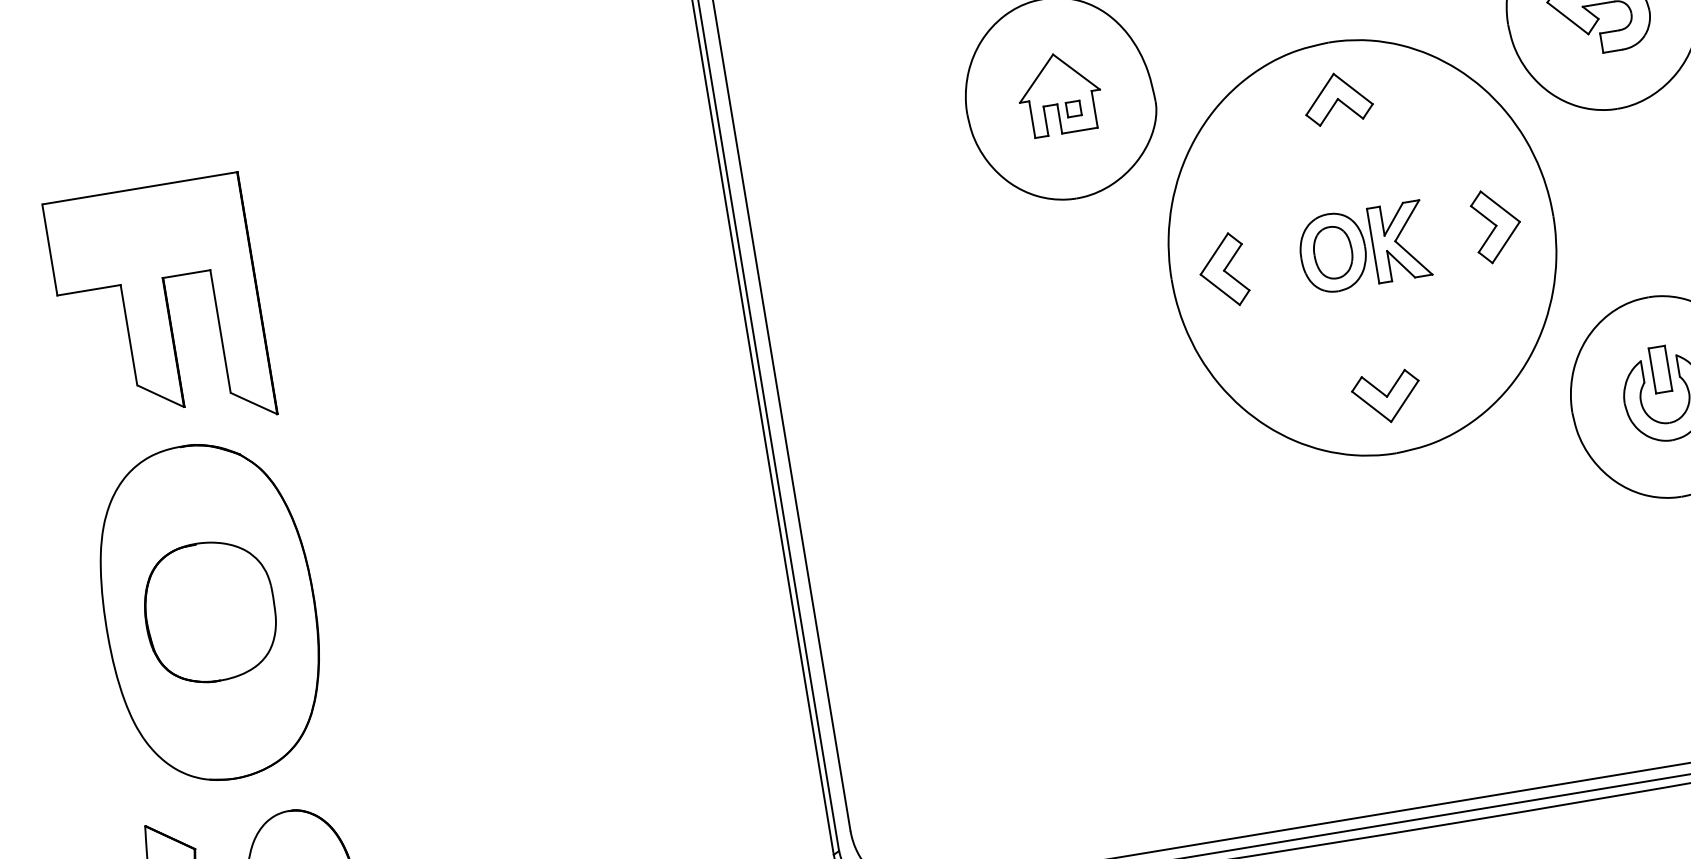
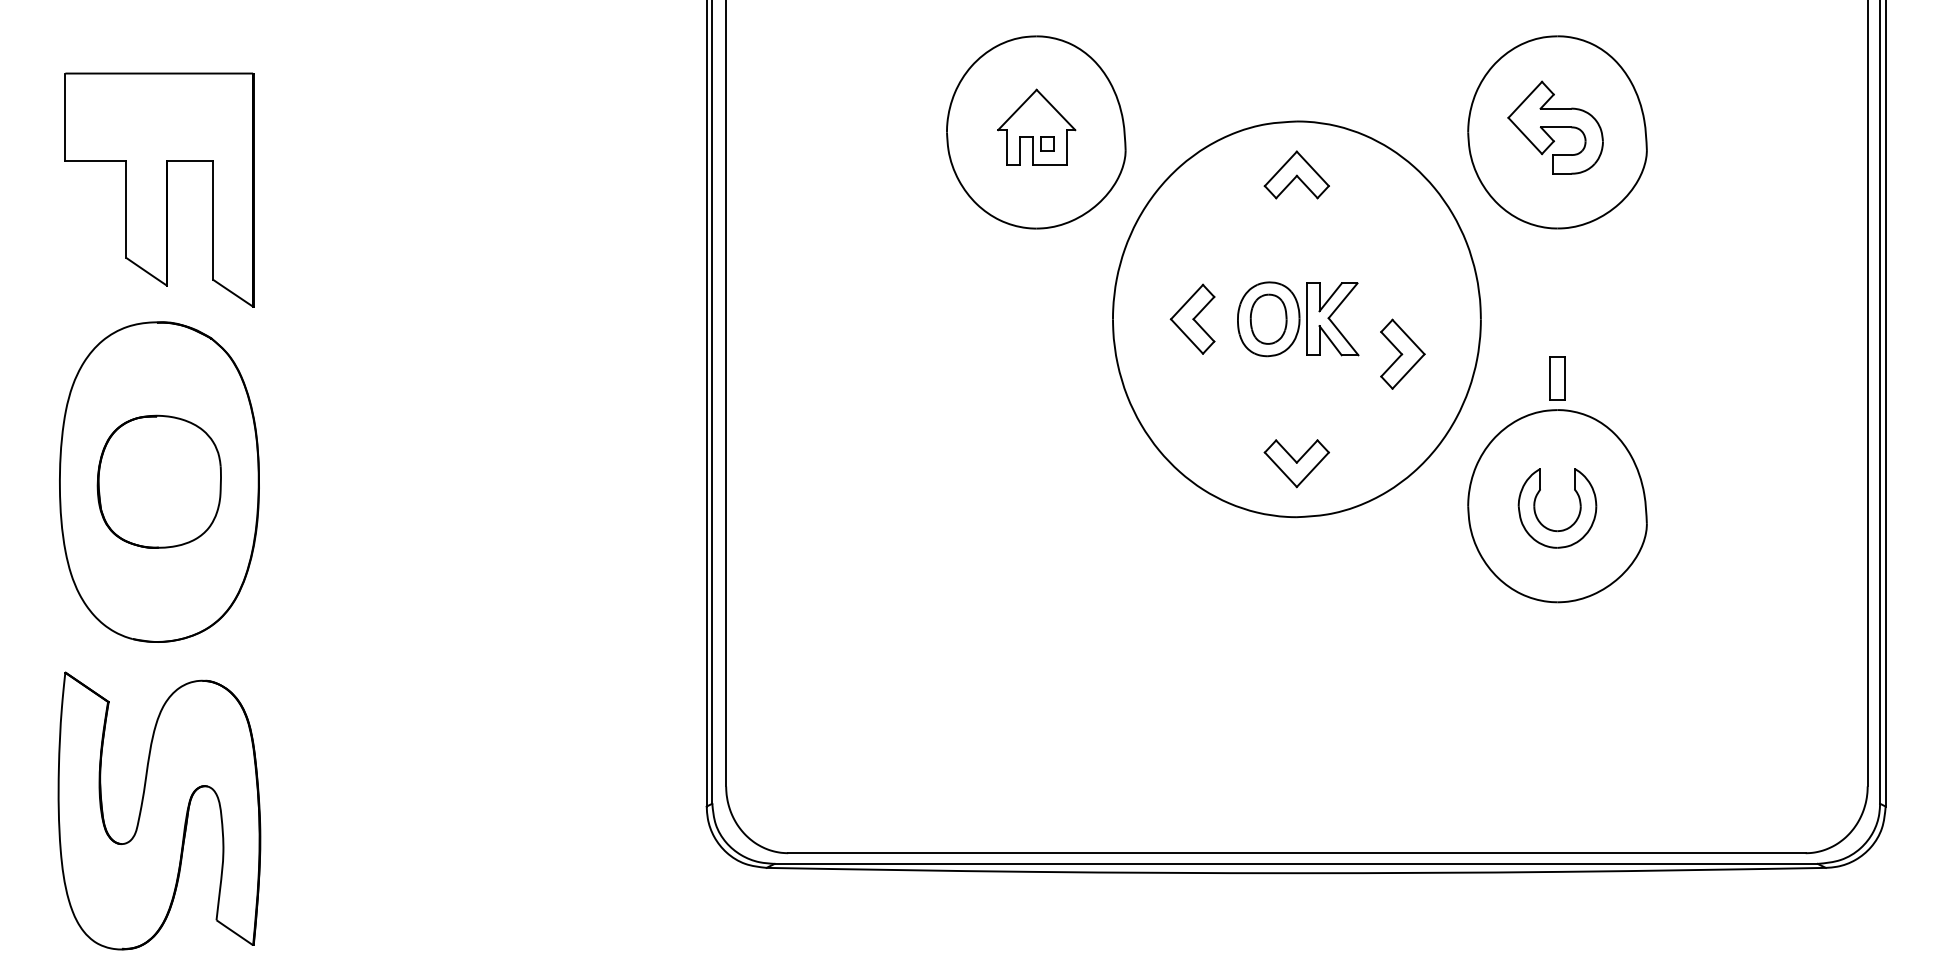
part: (1496, 224) -> (1402, 353), moved
part: (1222, 270) -> (1192, 318), moved
part: (1660, 369) -> (1557, 378), moved

